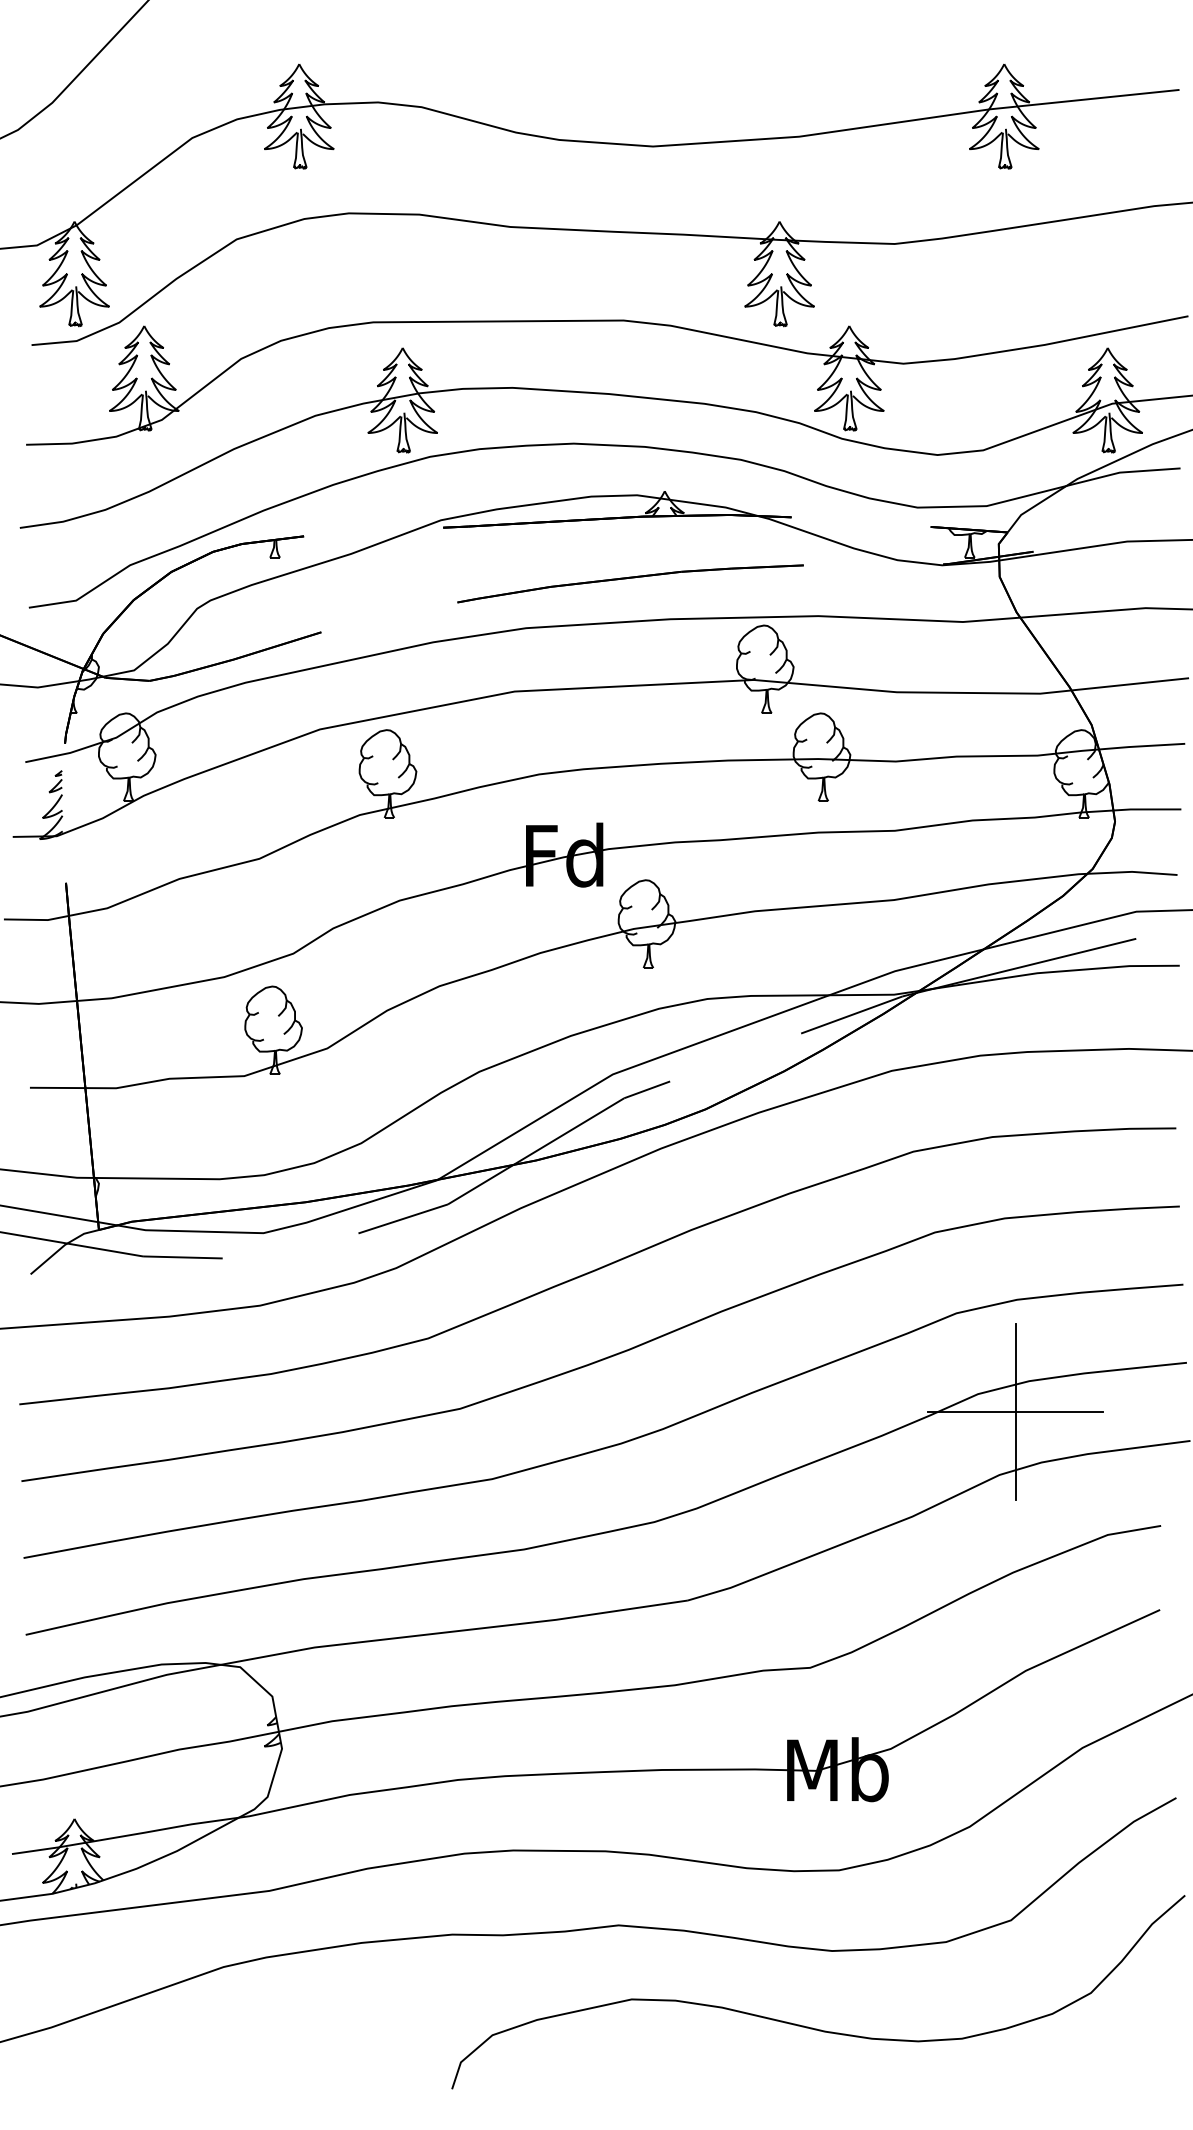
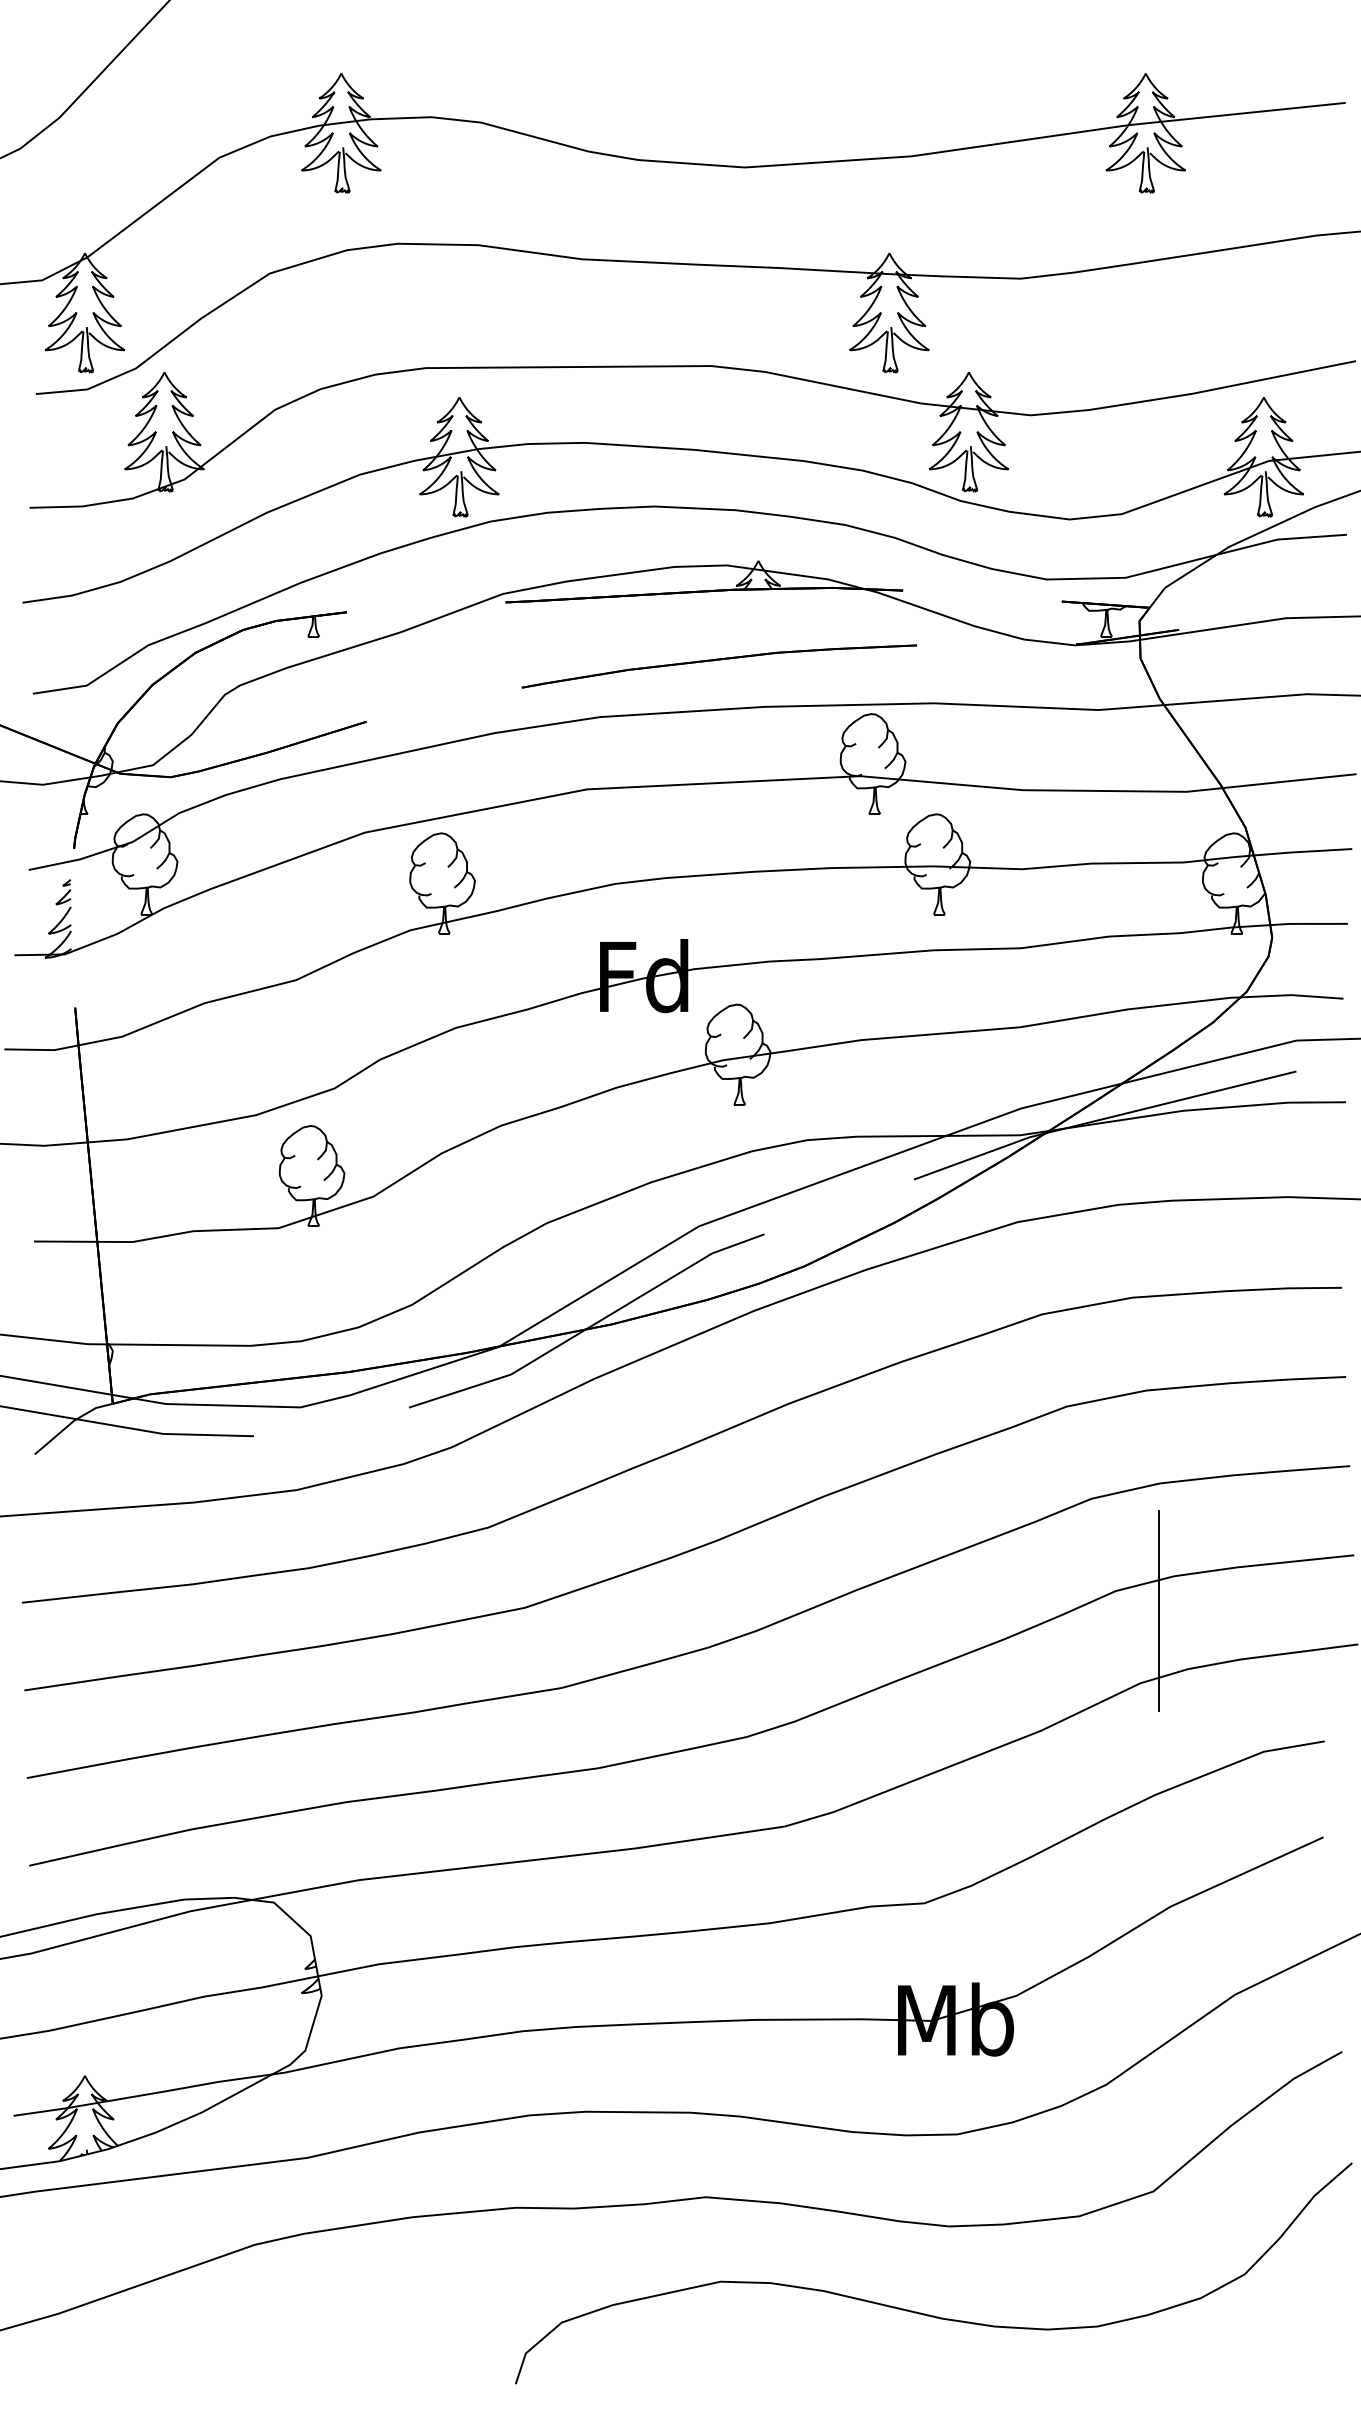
line: (1015, 1412) -> (1158, 1611), removed

